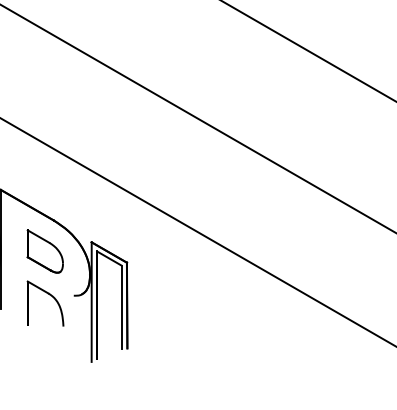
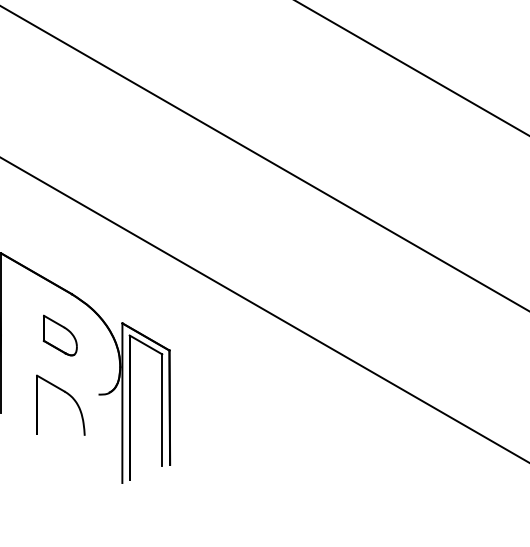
part: (44, 251) -> (59, 335), size x0.7

